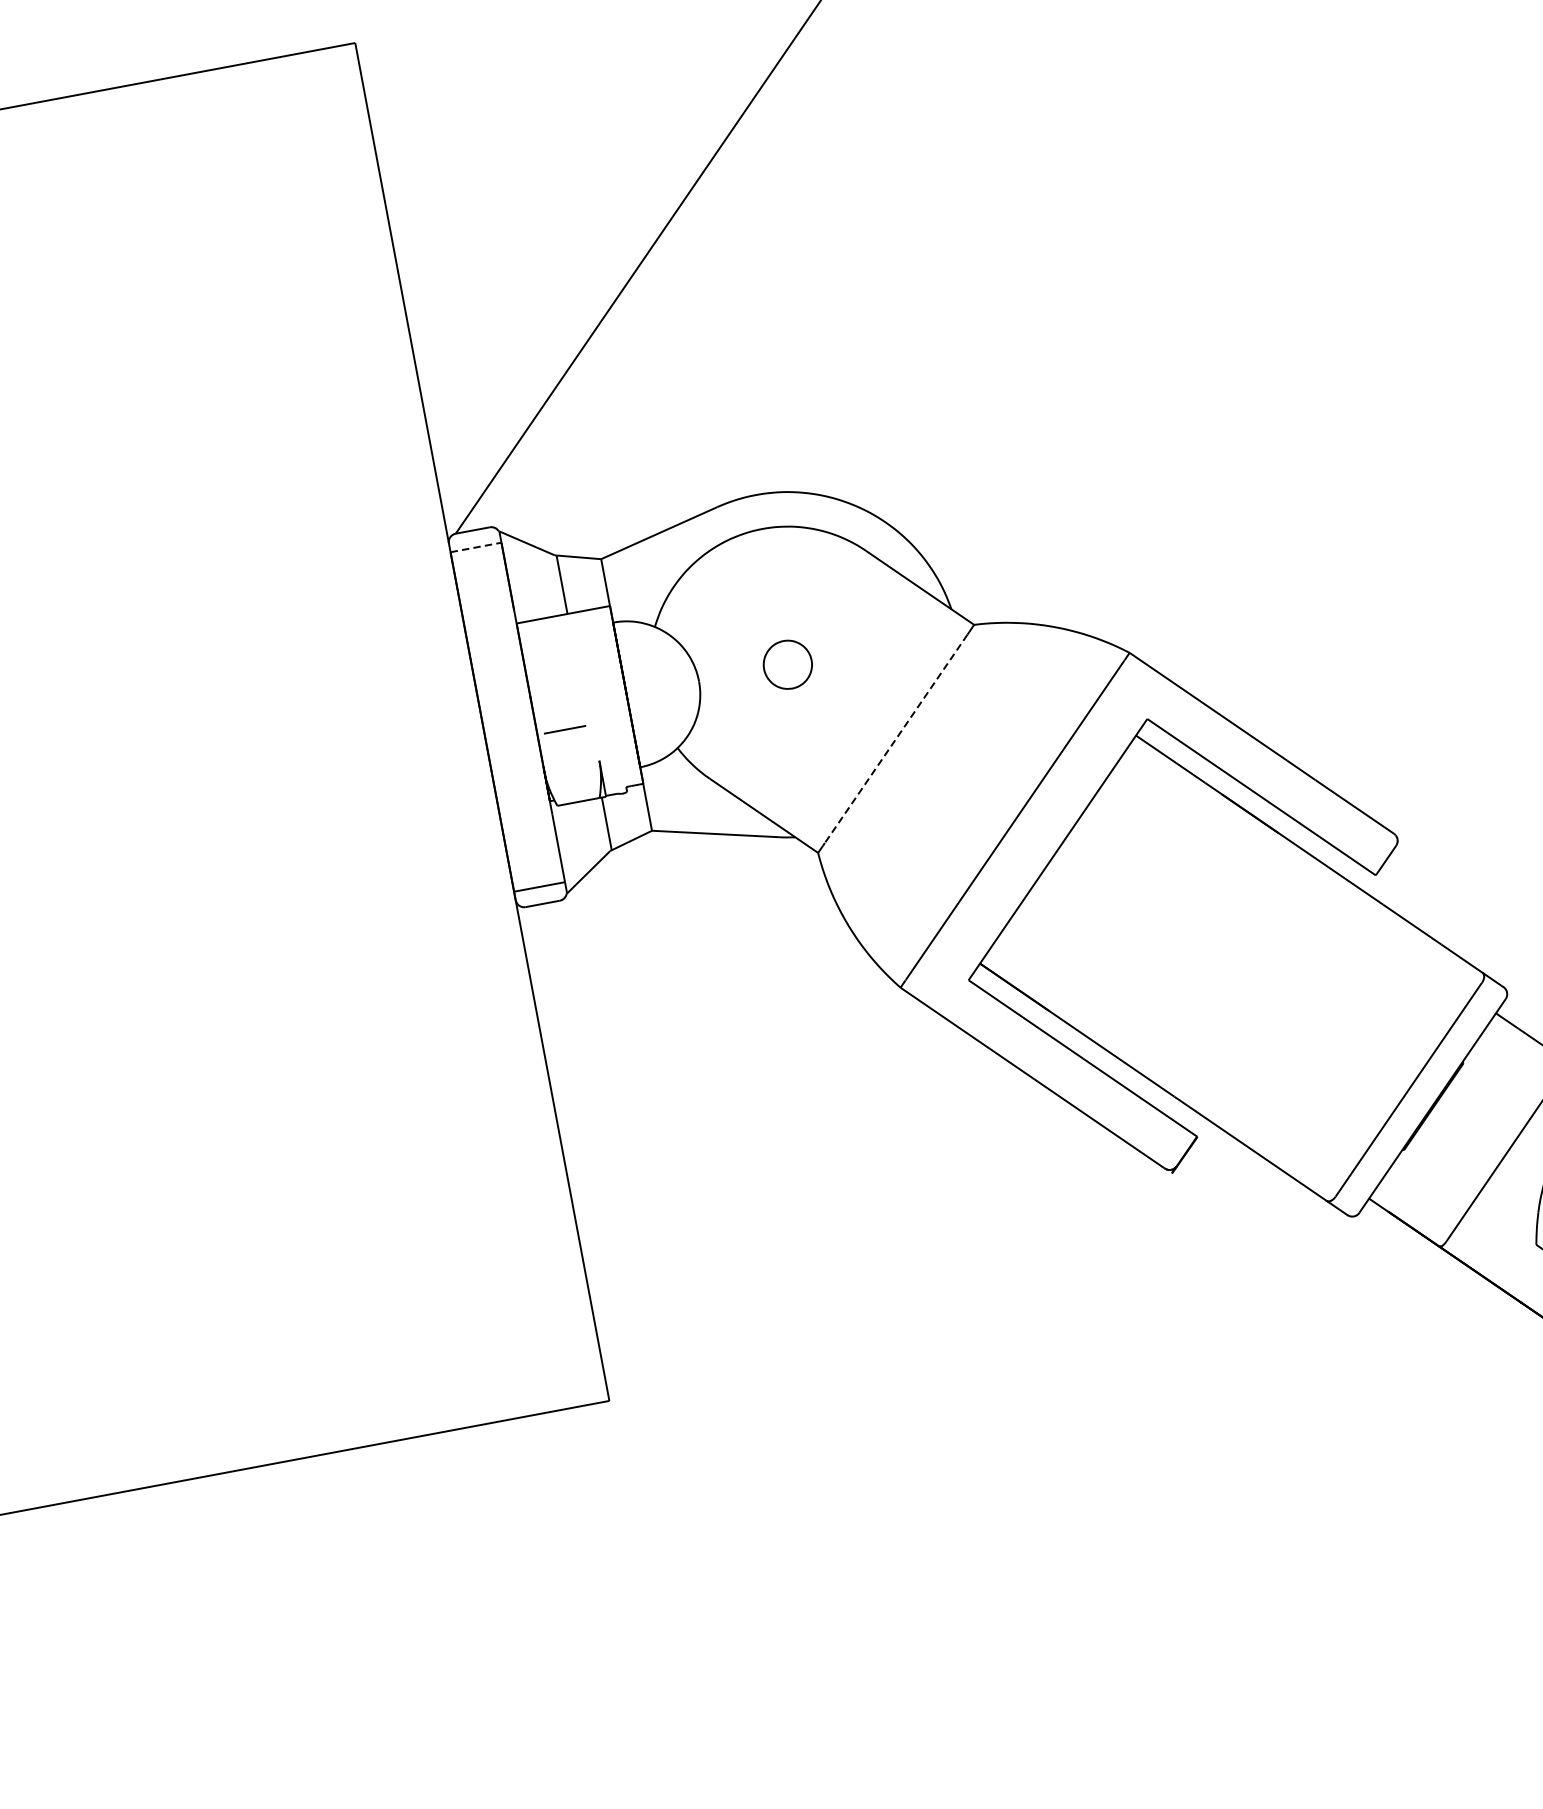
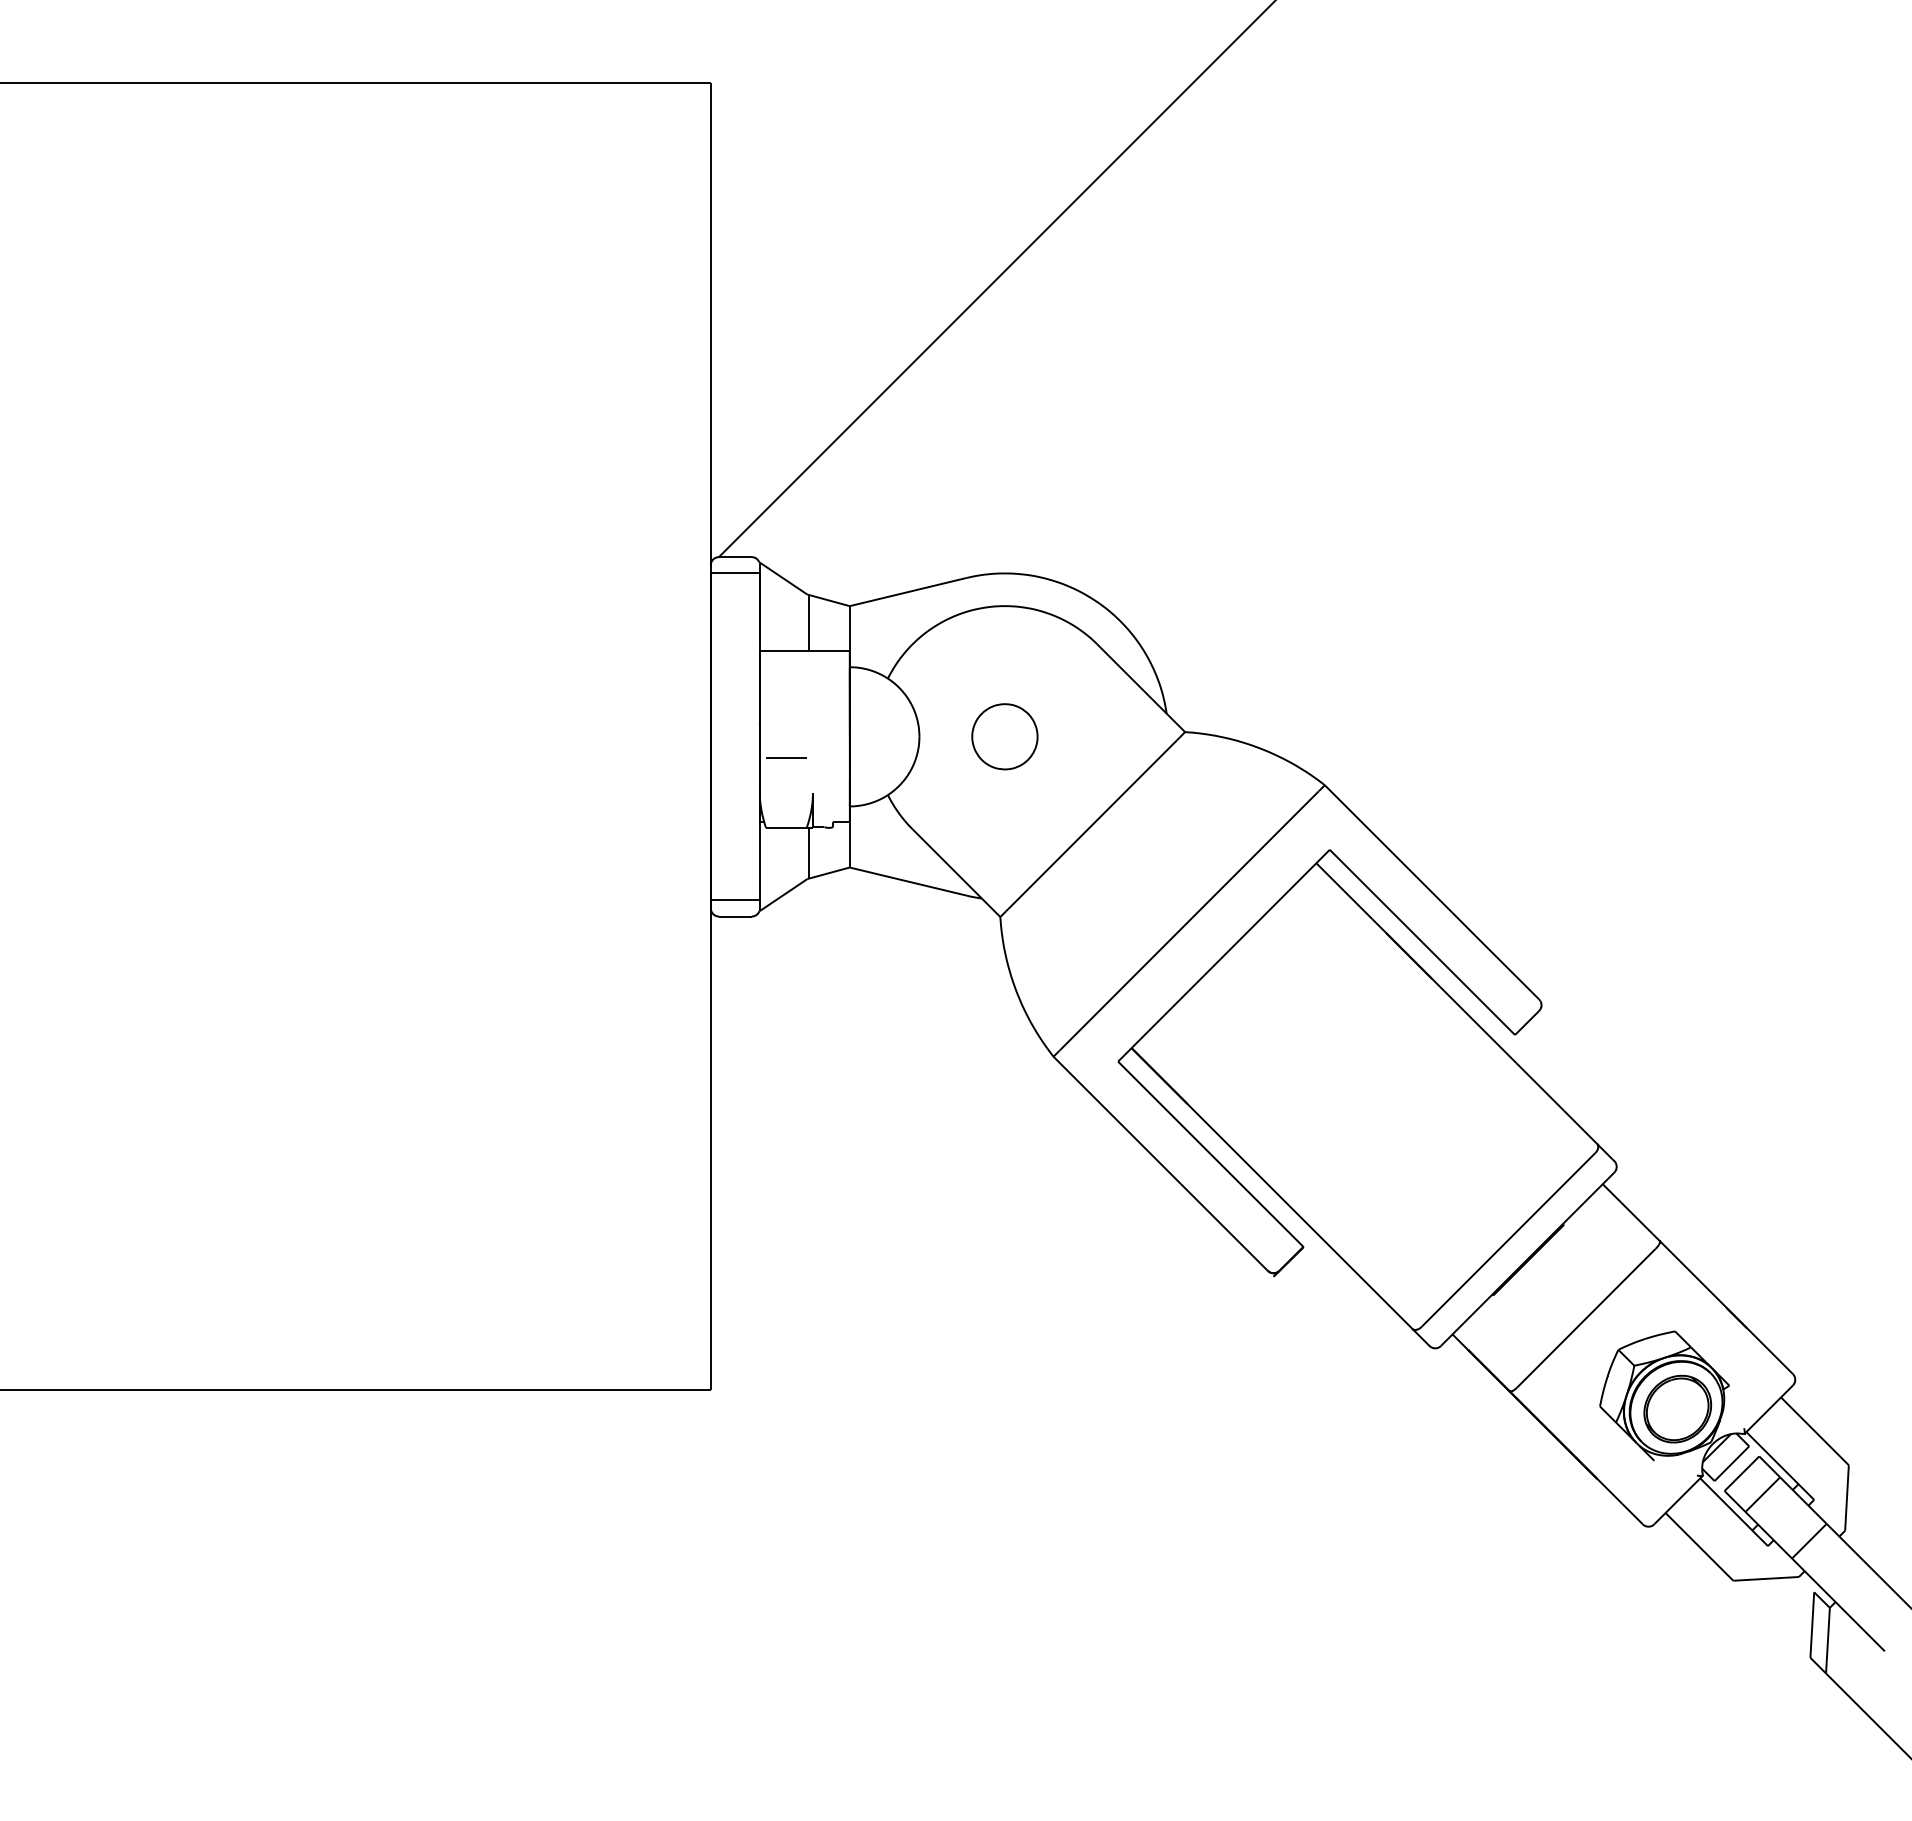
line: (476, 547) -> (735, 573), dashed -> solid
part: (787, 664) -> (1004, 736), size x1.43
line: (895, 738) -> (1092, 824), dashed -> solid

